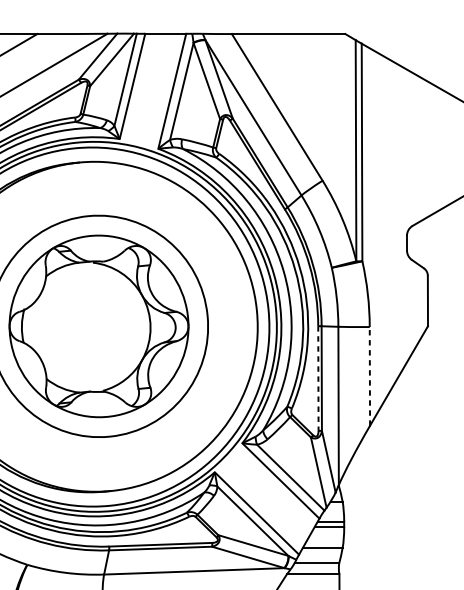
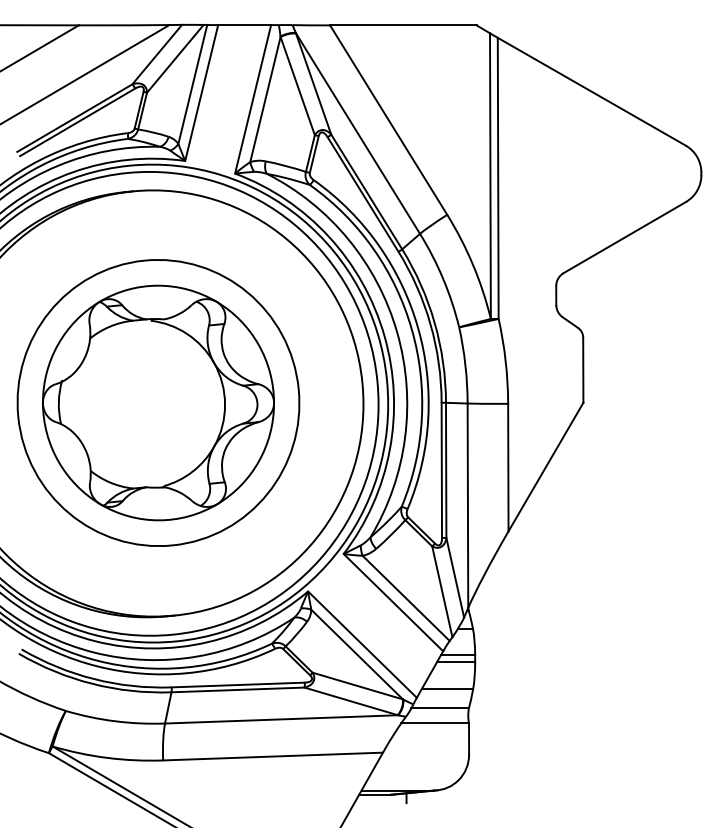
line: (370, 376) -> (508, 467), dashed -> solid
line: (318, 378) -> (441, 470), dashed -> solid

